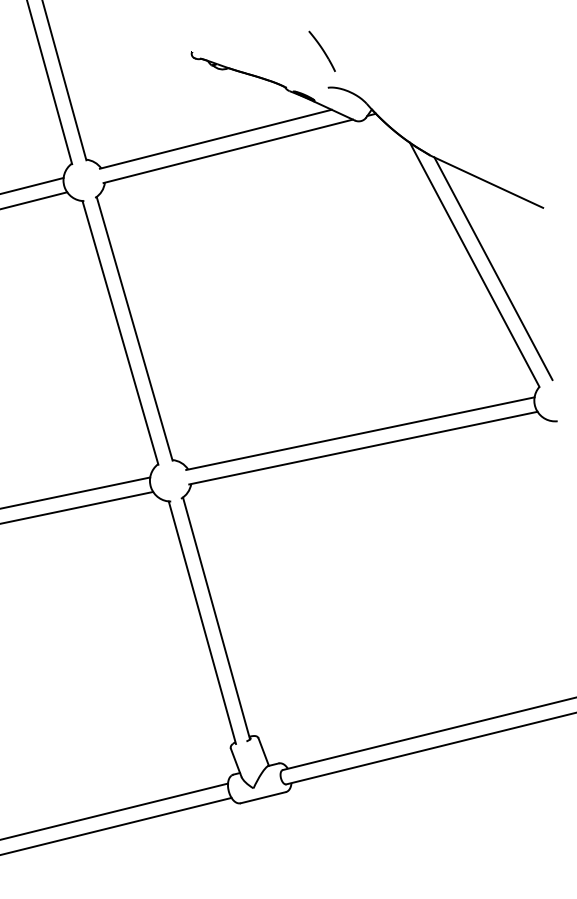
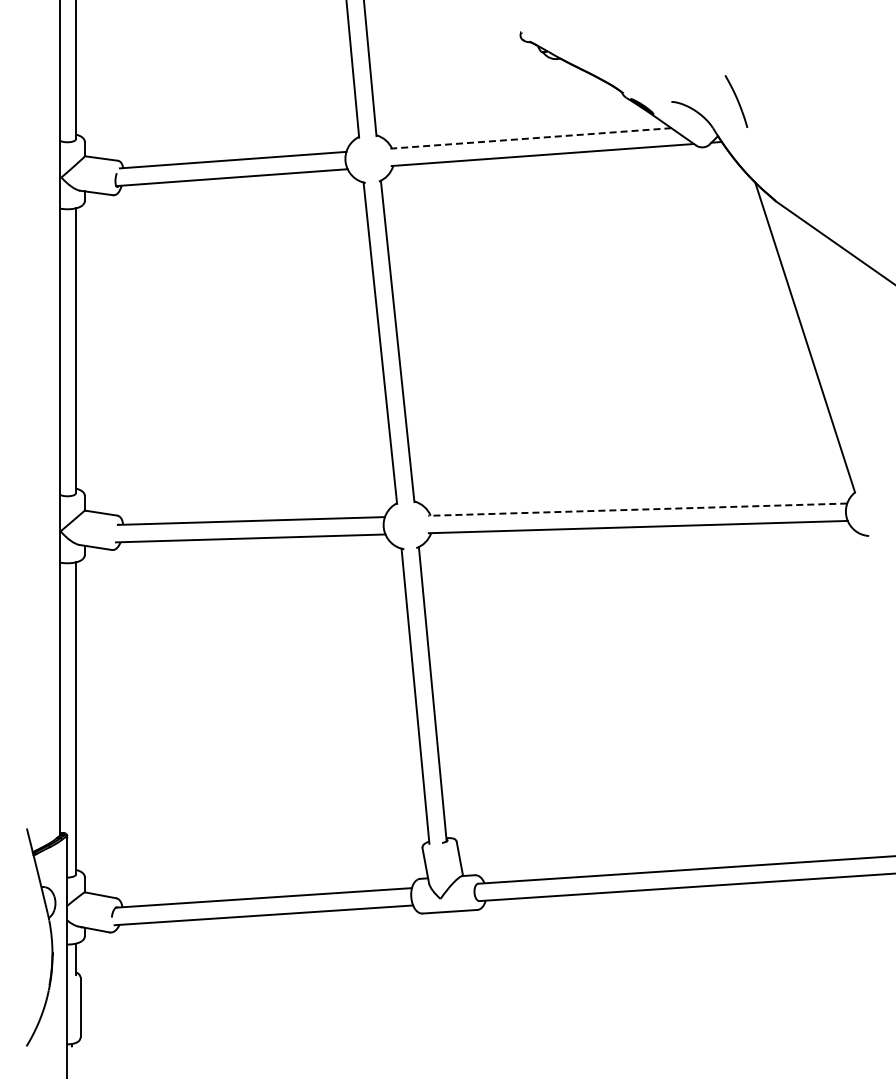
part: (322, 51) -> (736, 101), moved
line: (215, 139) -> (530, 138), solid -> dashed
line: (492, 268) -> (825, 345), removed
line: (360, 433) -> (637, 509), solid -> dashed

